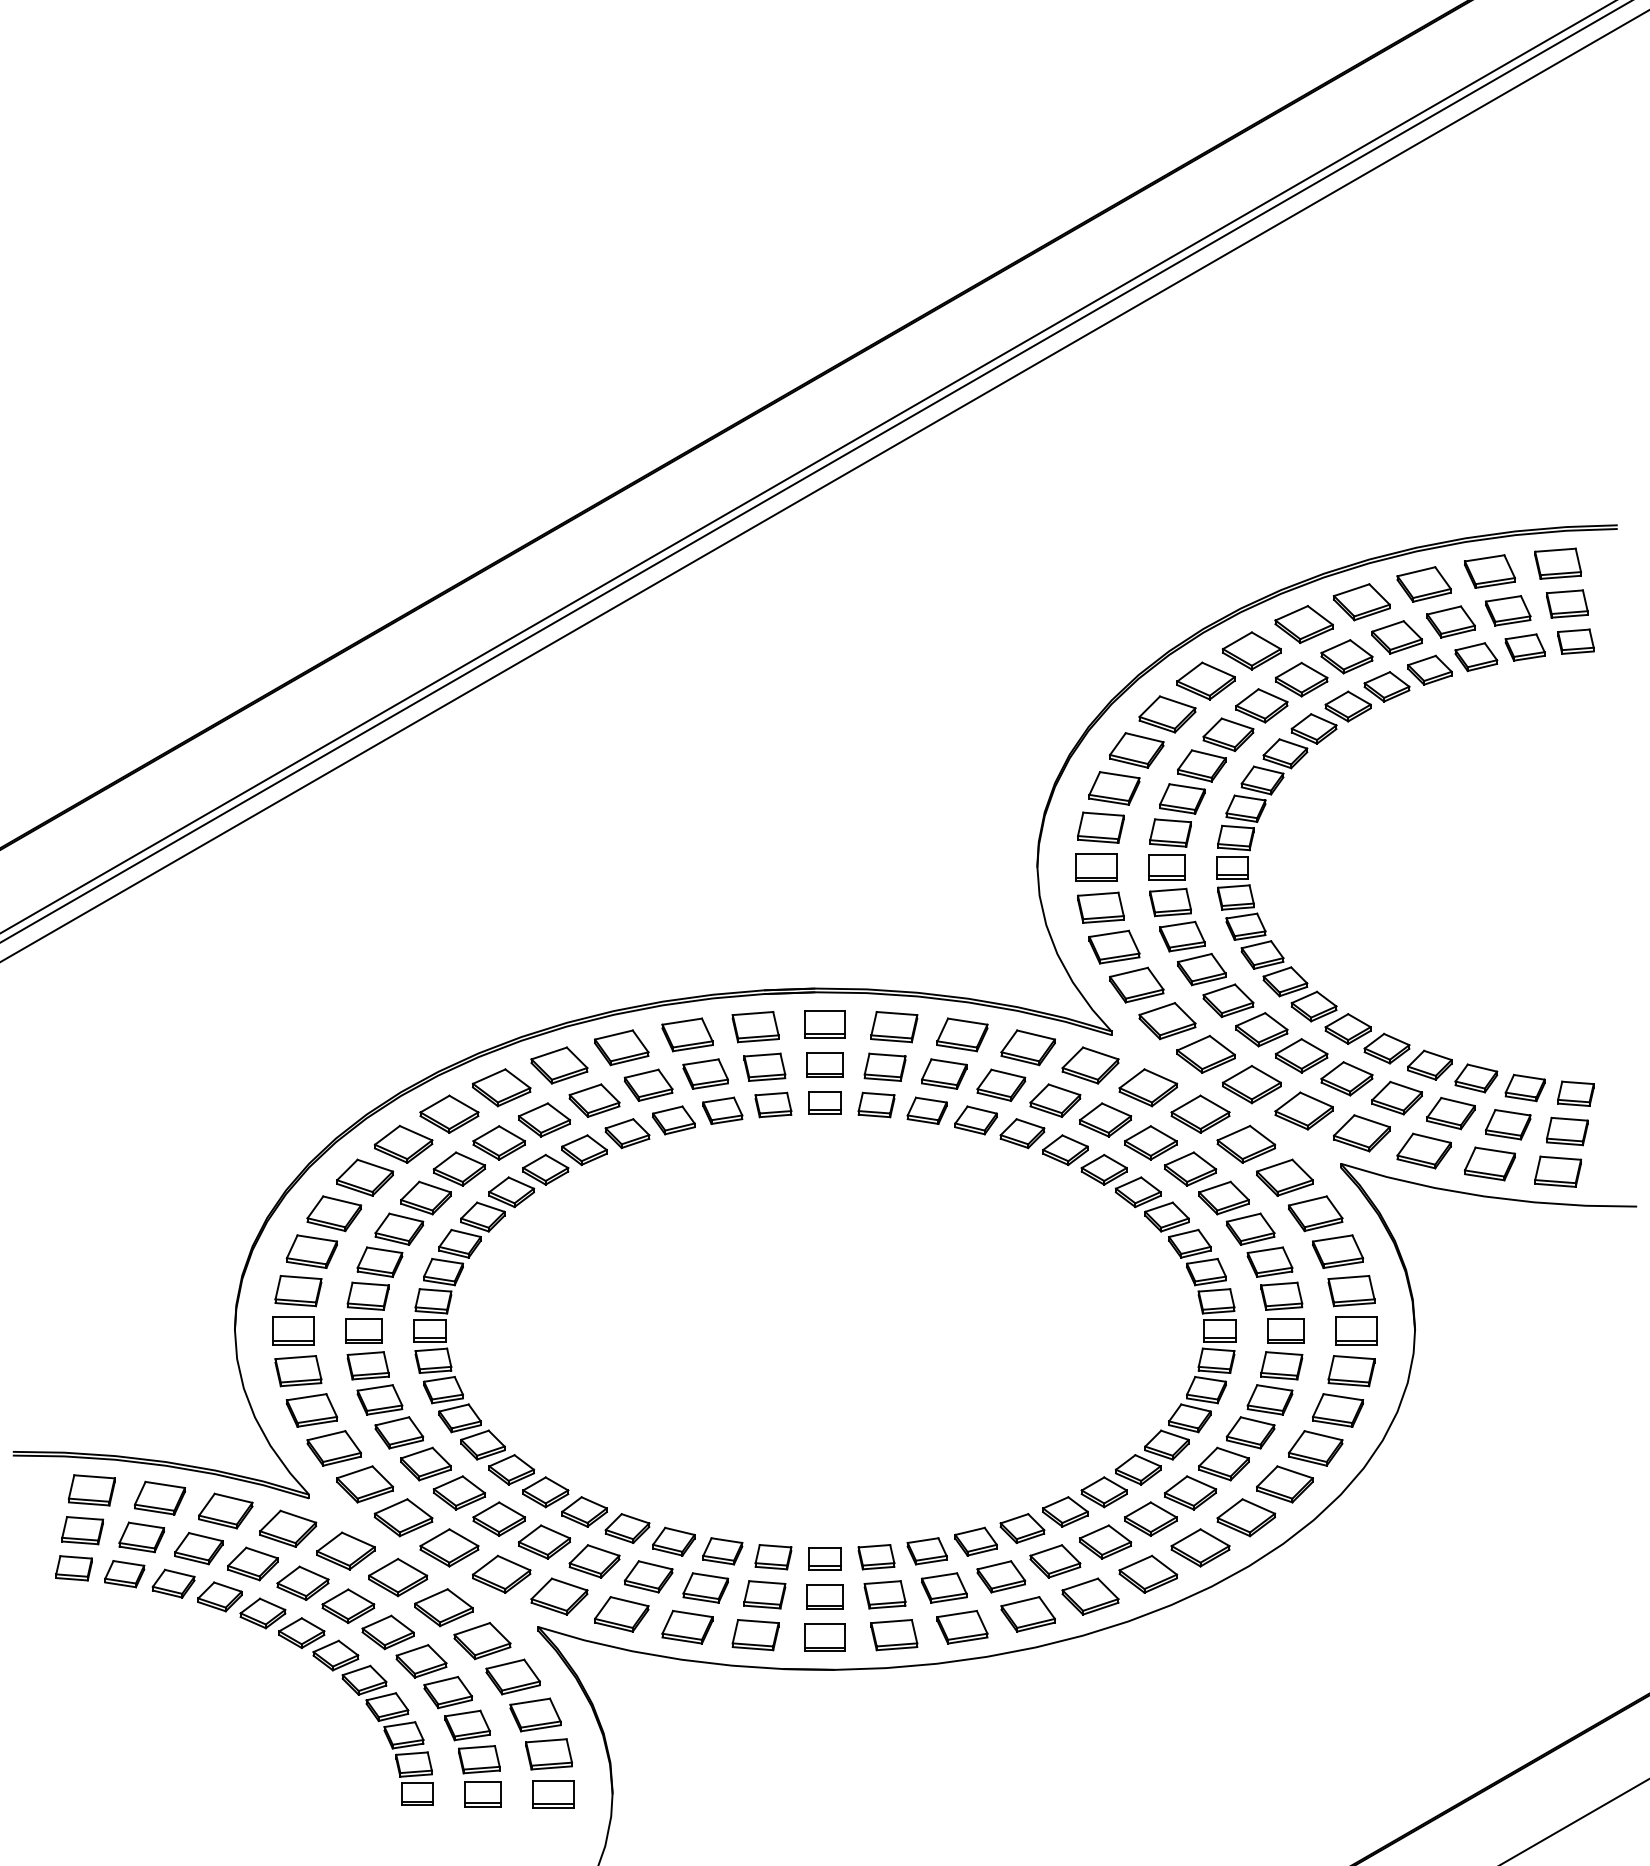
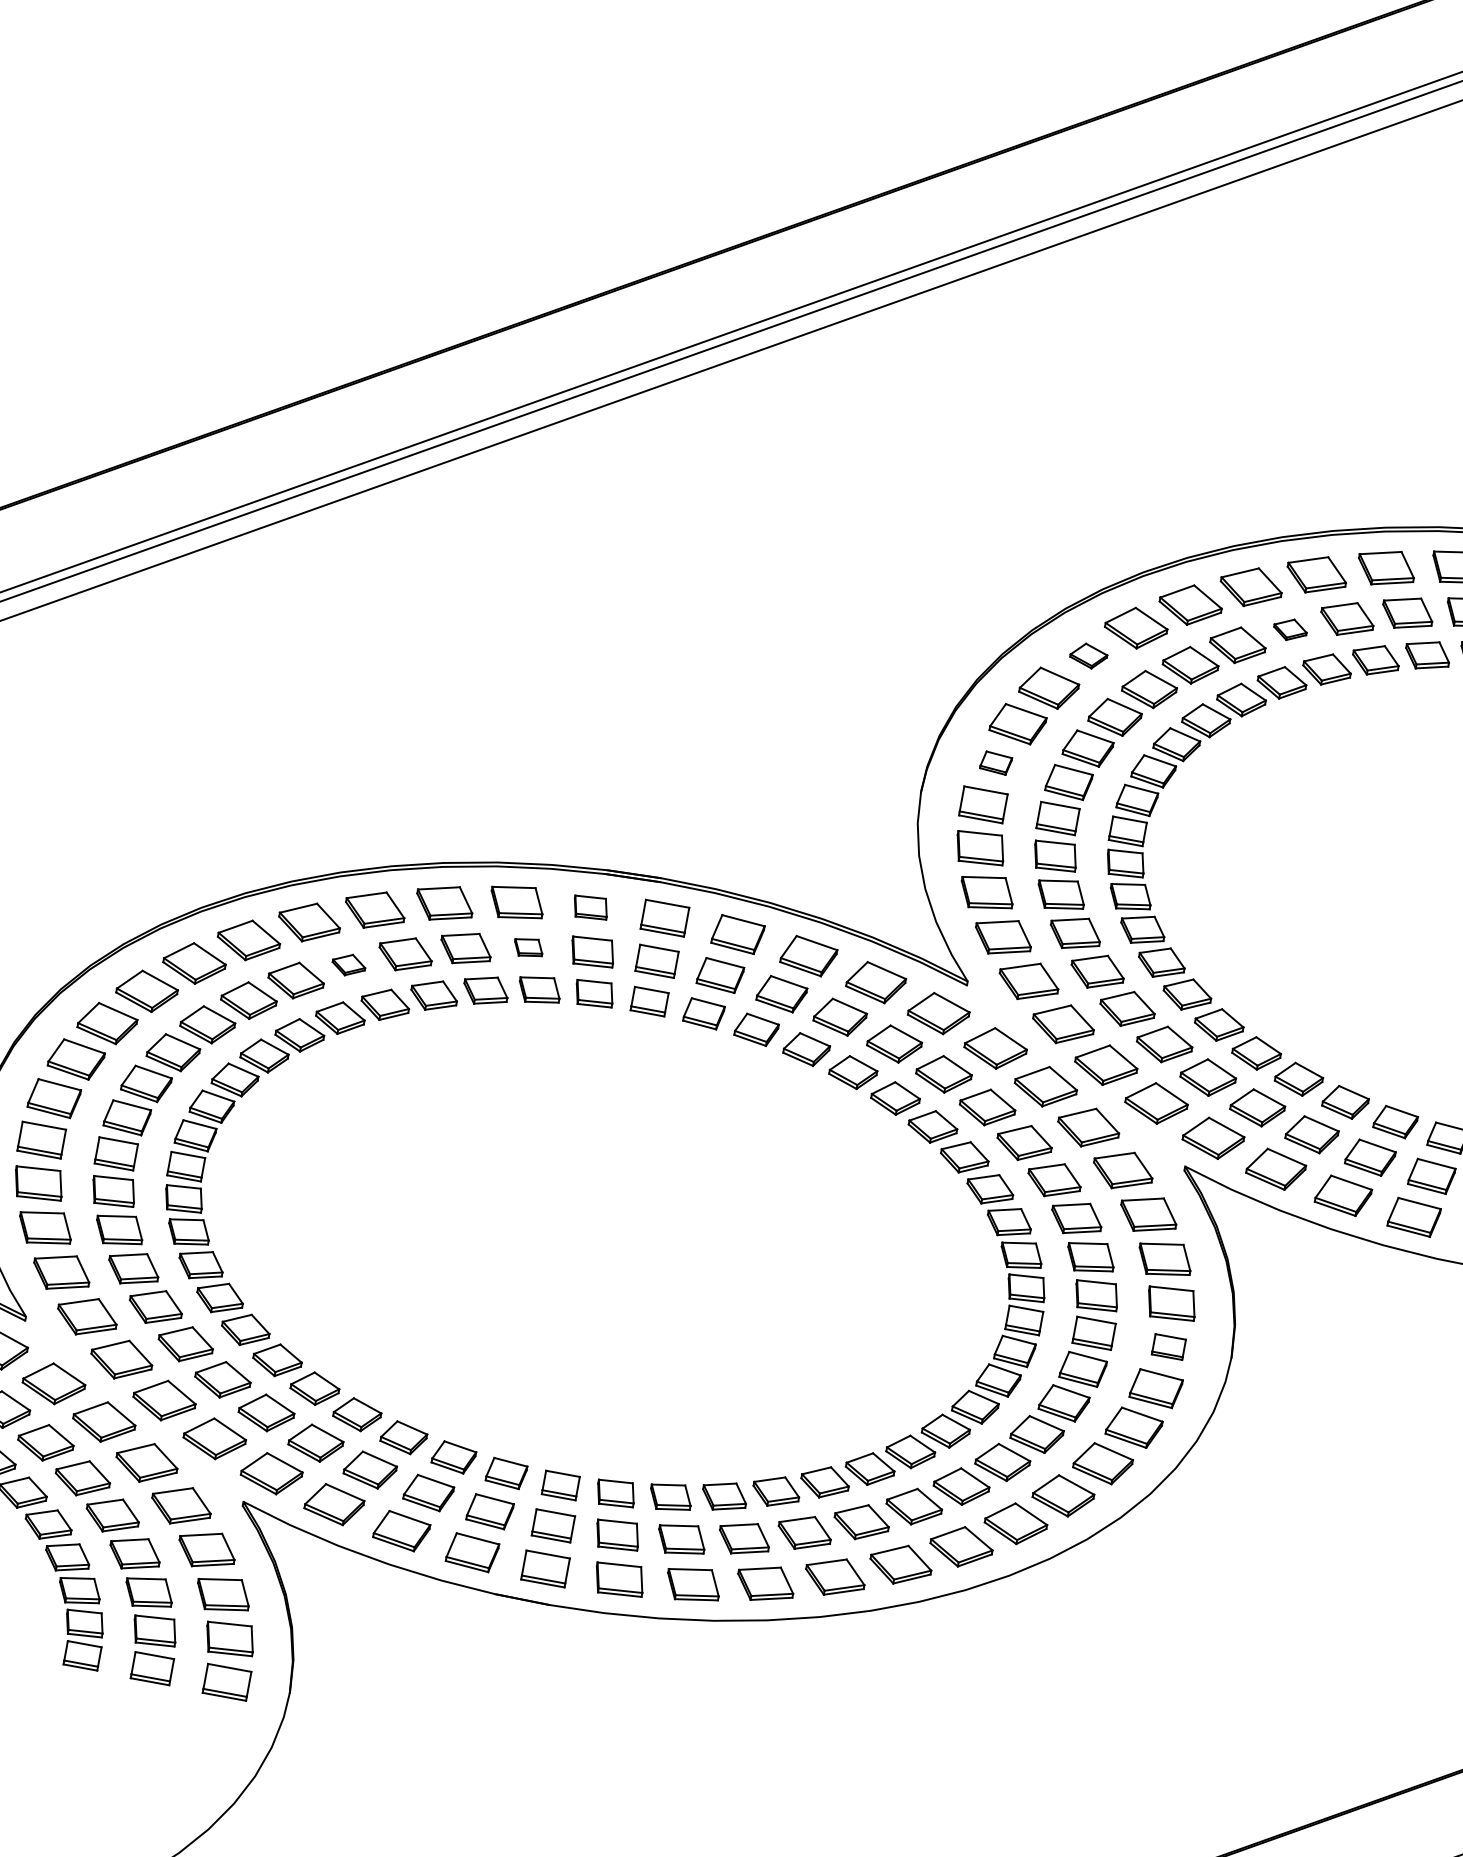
part: (1346, 656) -> (1289, 629), size x0.6
part: (1167, 714) -> (1088, 656), size x0.6
part: (1100, 827) -> (995, 762), size x0.6
part: (755, 1027) -> (590, 907), size x0.7
part: (705, 1073) -> (528, 947), size x0.6
part: (544, 1119) -> (348, 964), size x0.6
part: (1356, 1330) -> (1169, 1346), size x0.7

